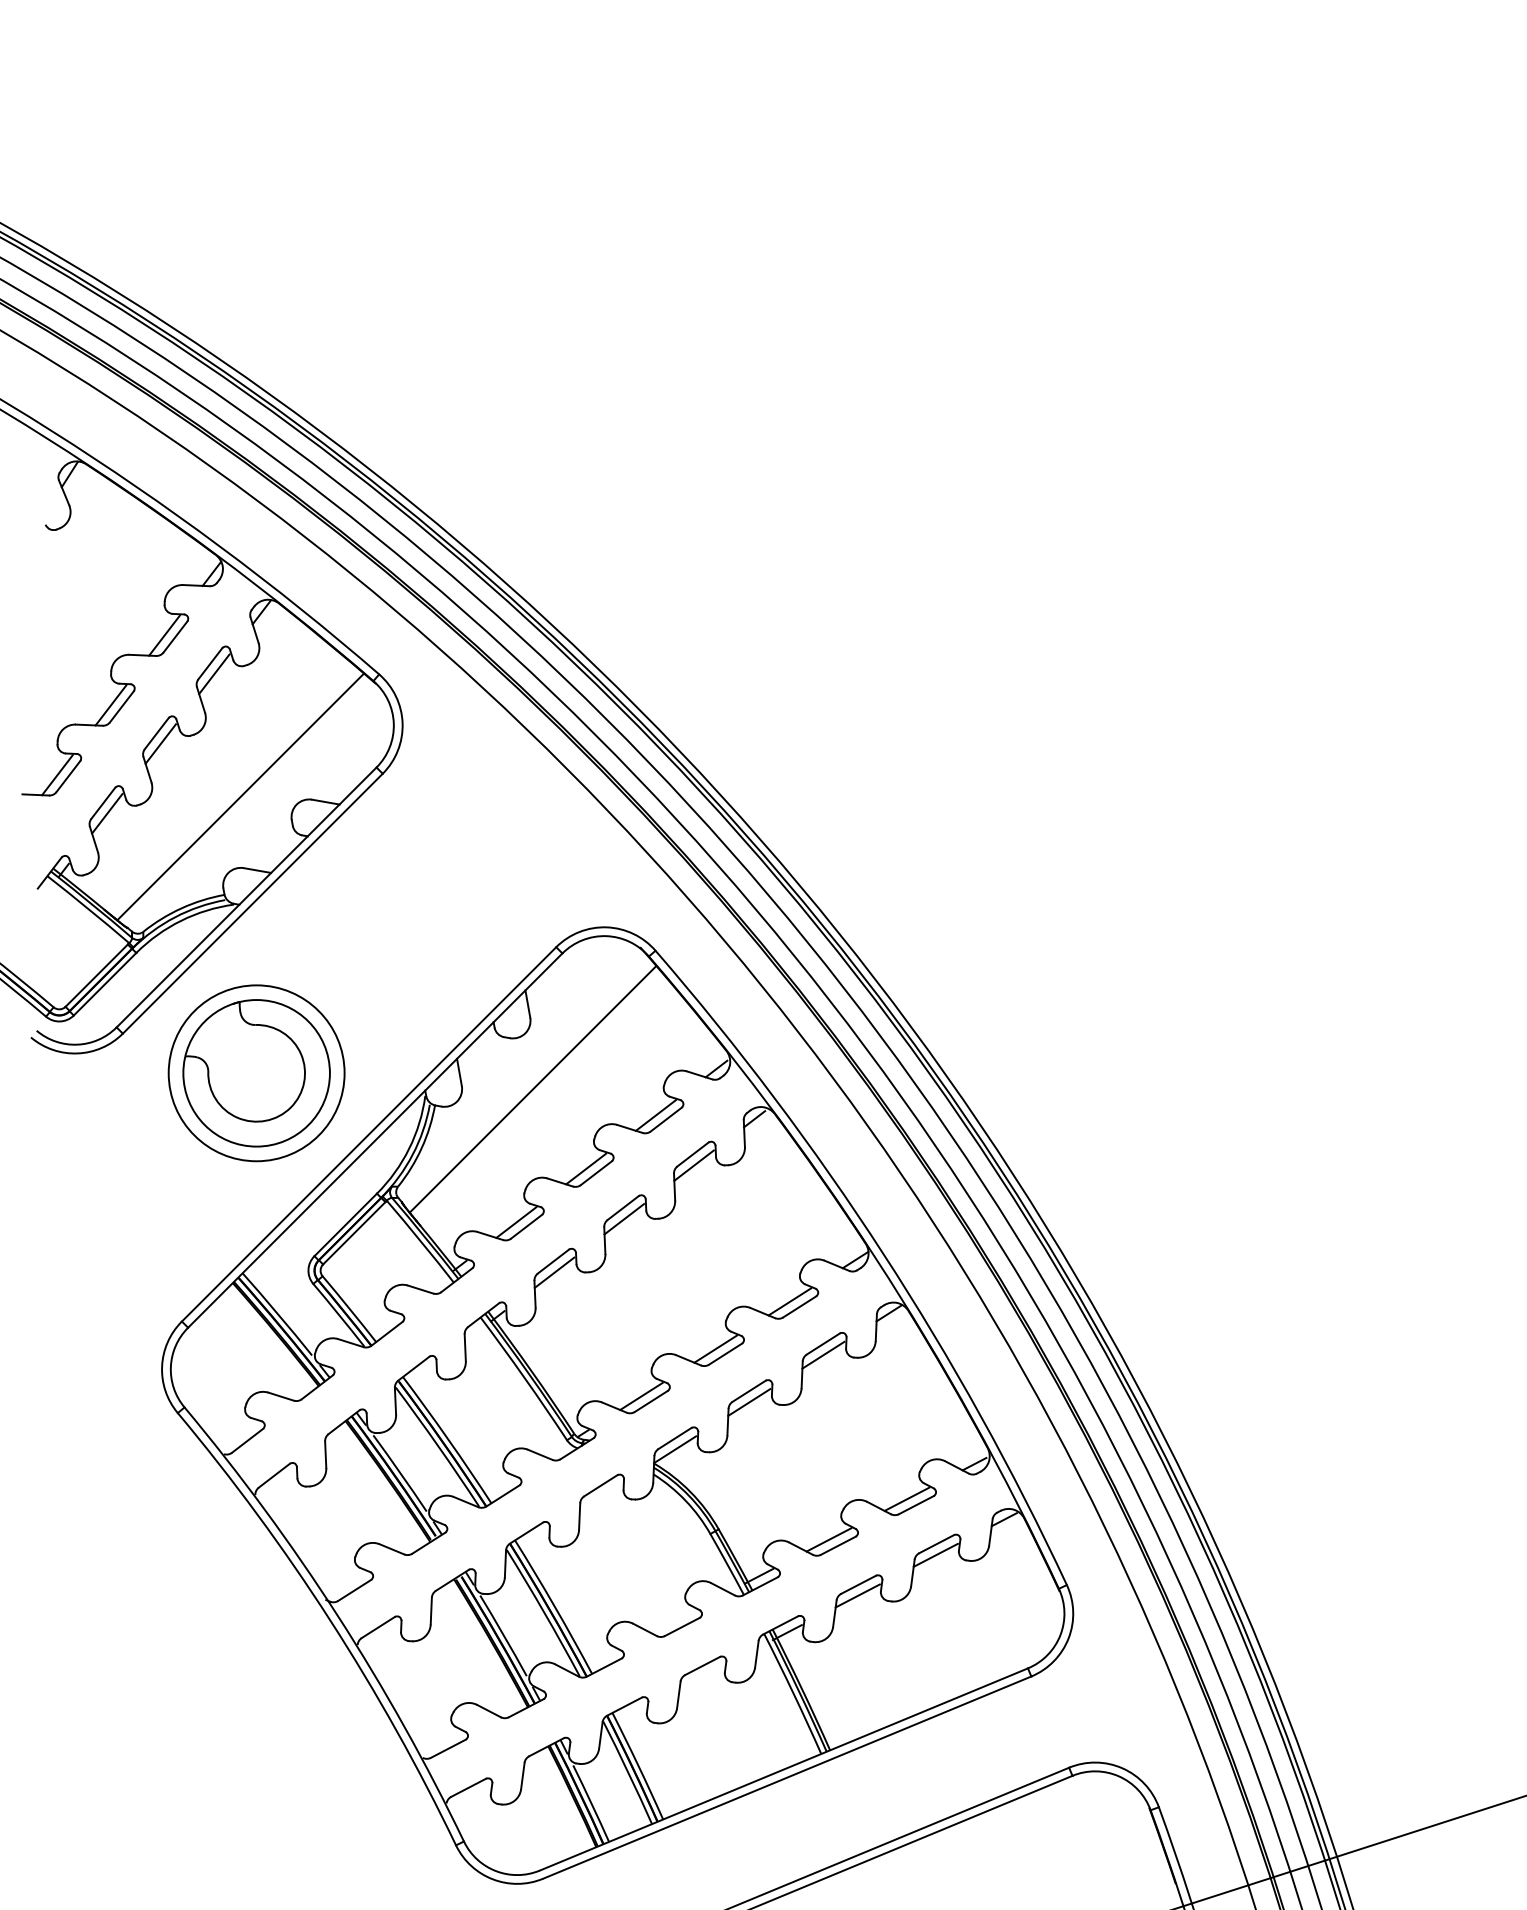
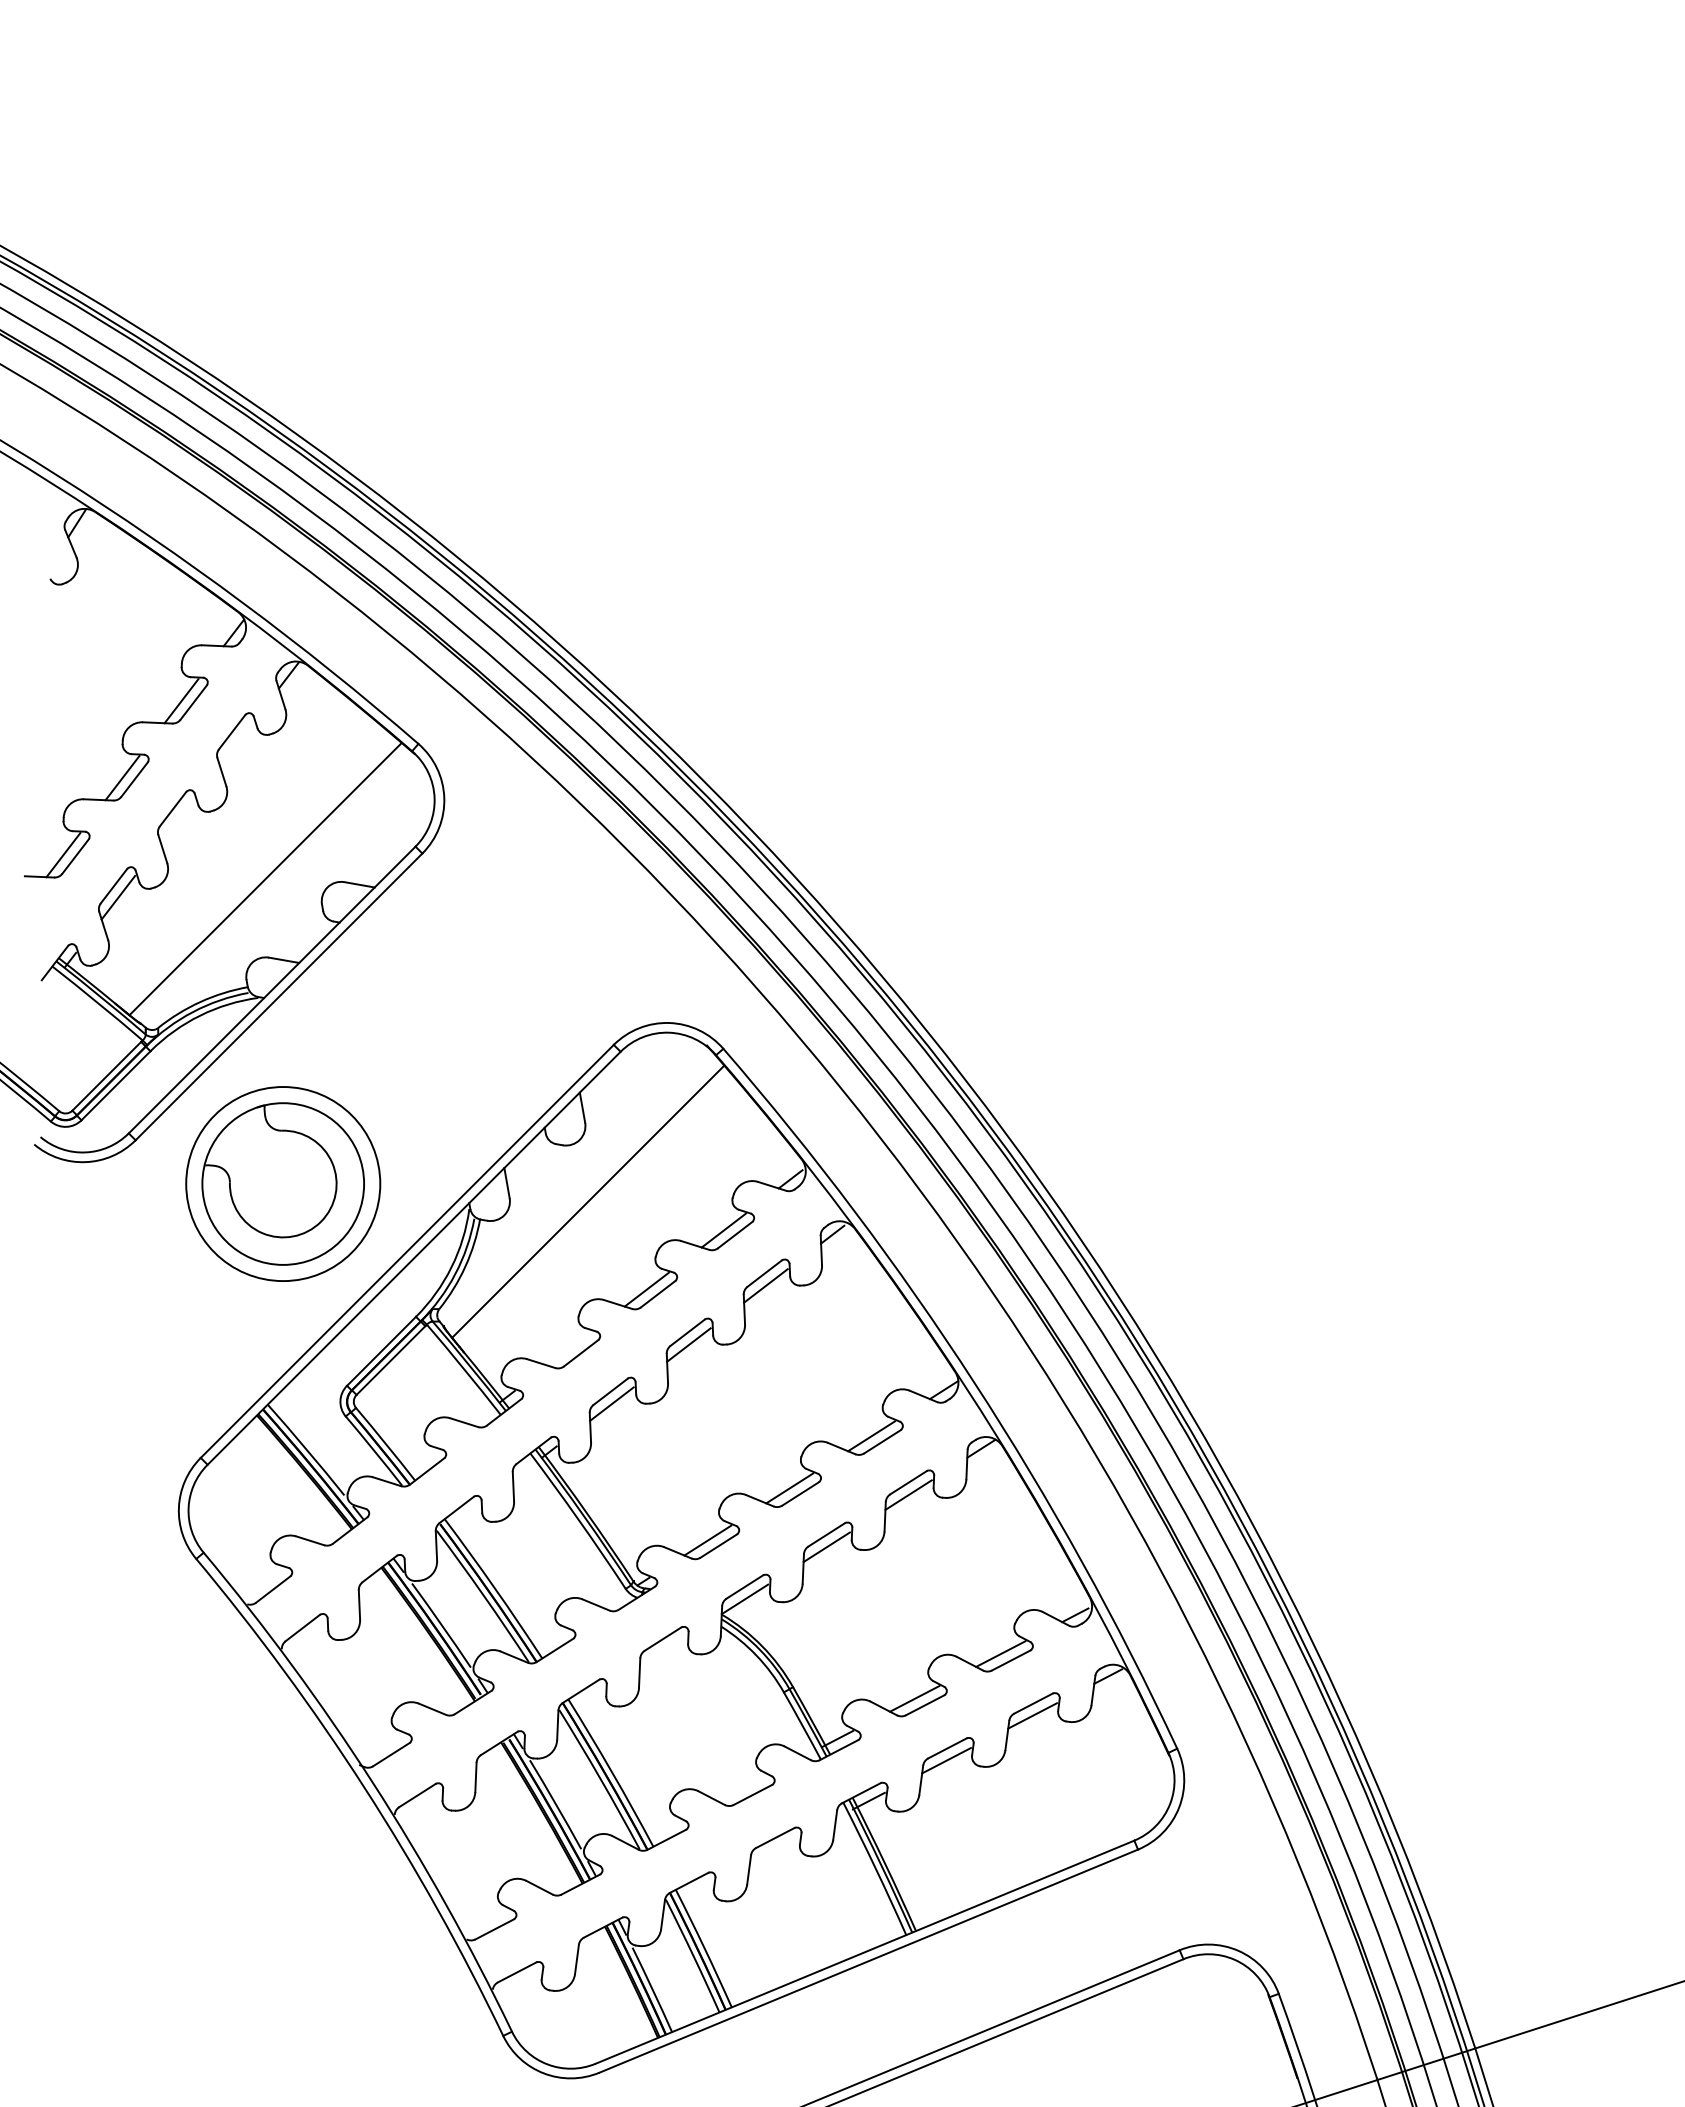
line: (214, 674) -> (236, 743), removed
line: (160, 743) -> (177, 820), removed
line: (516, 1222) -> (569, 1348), removed

